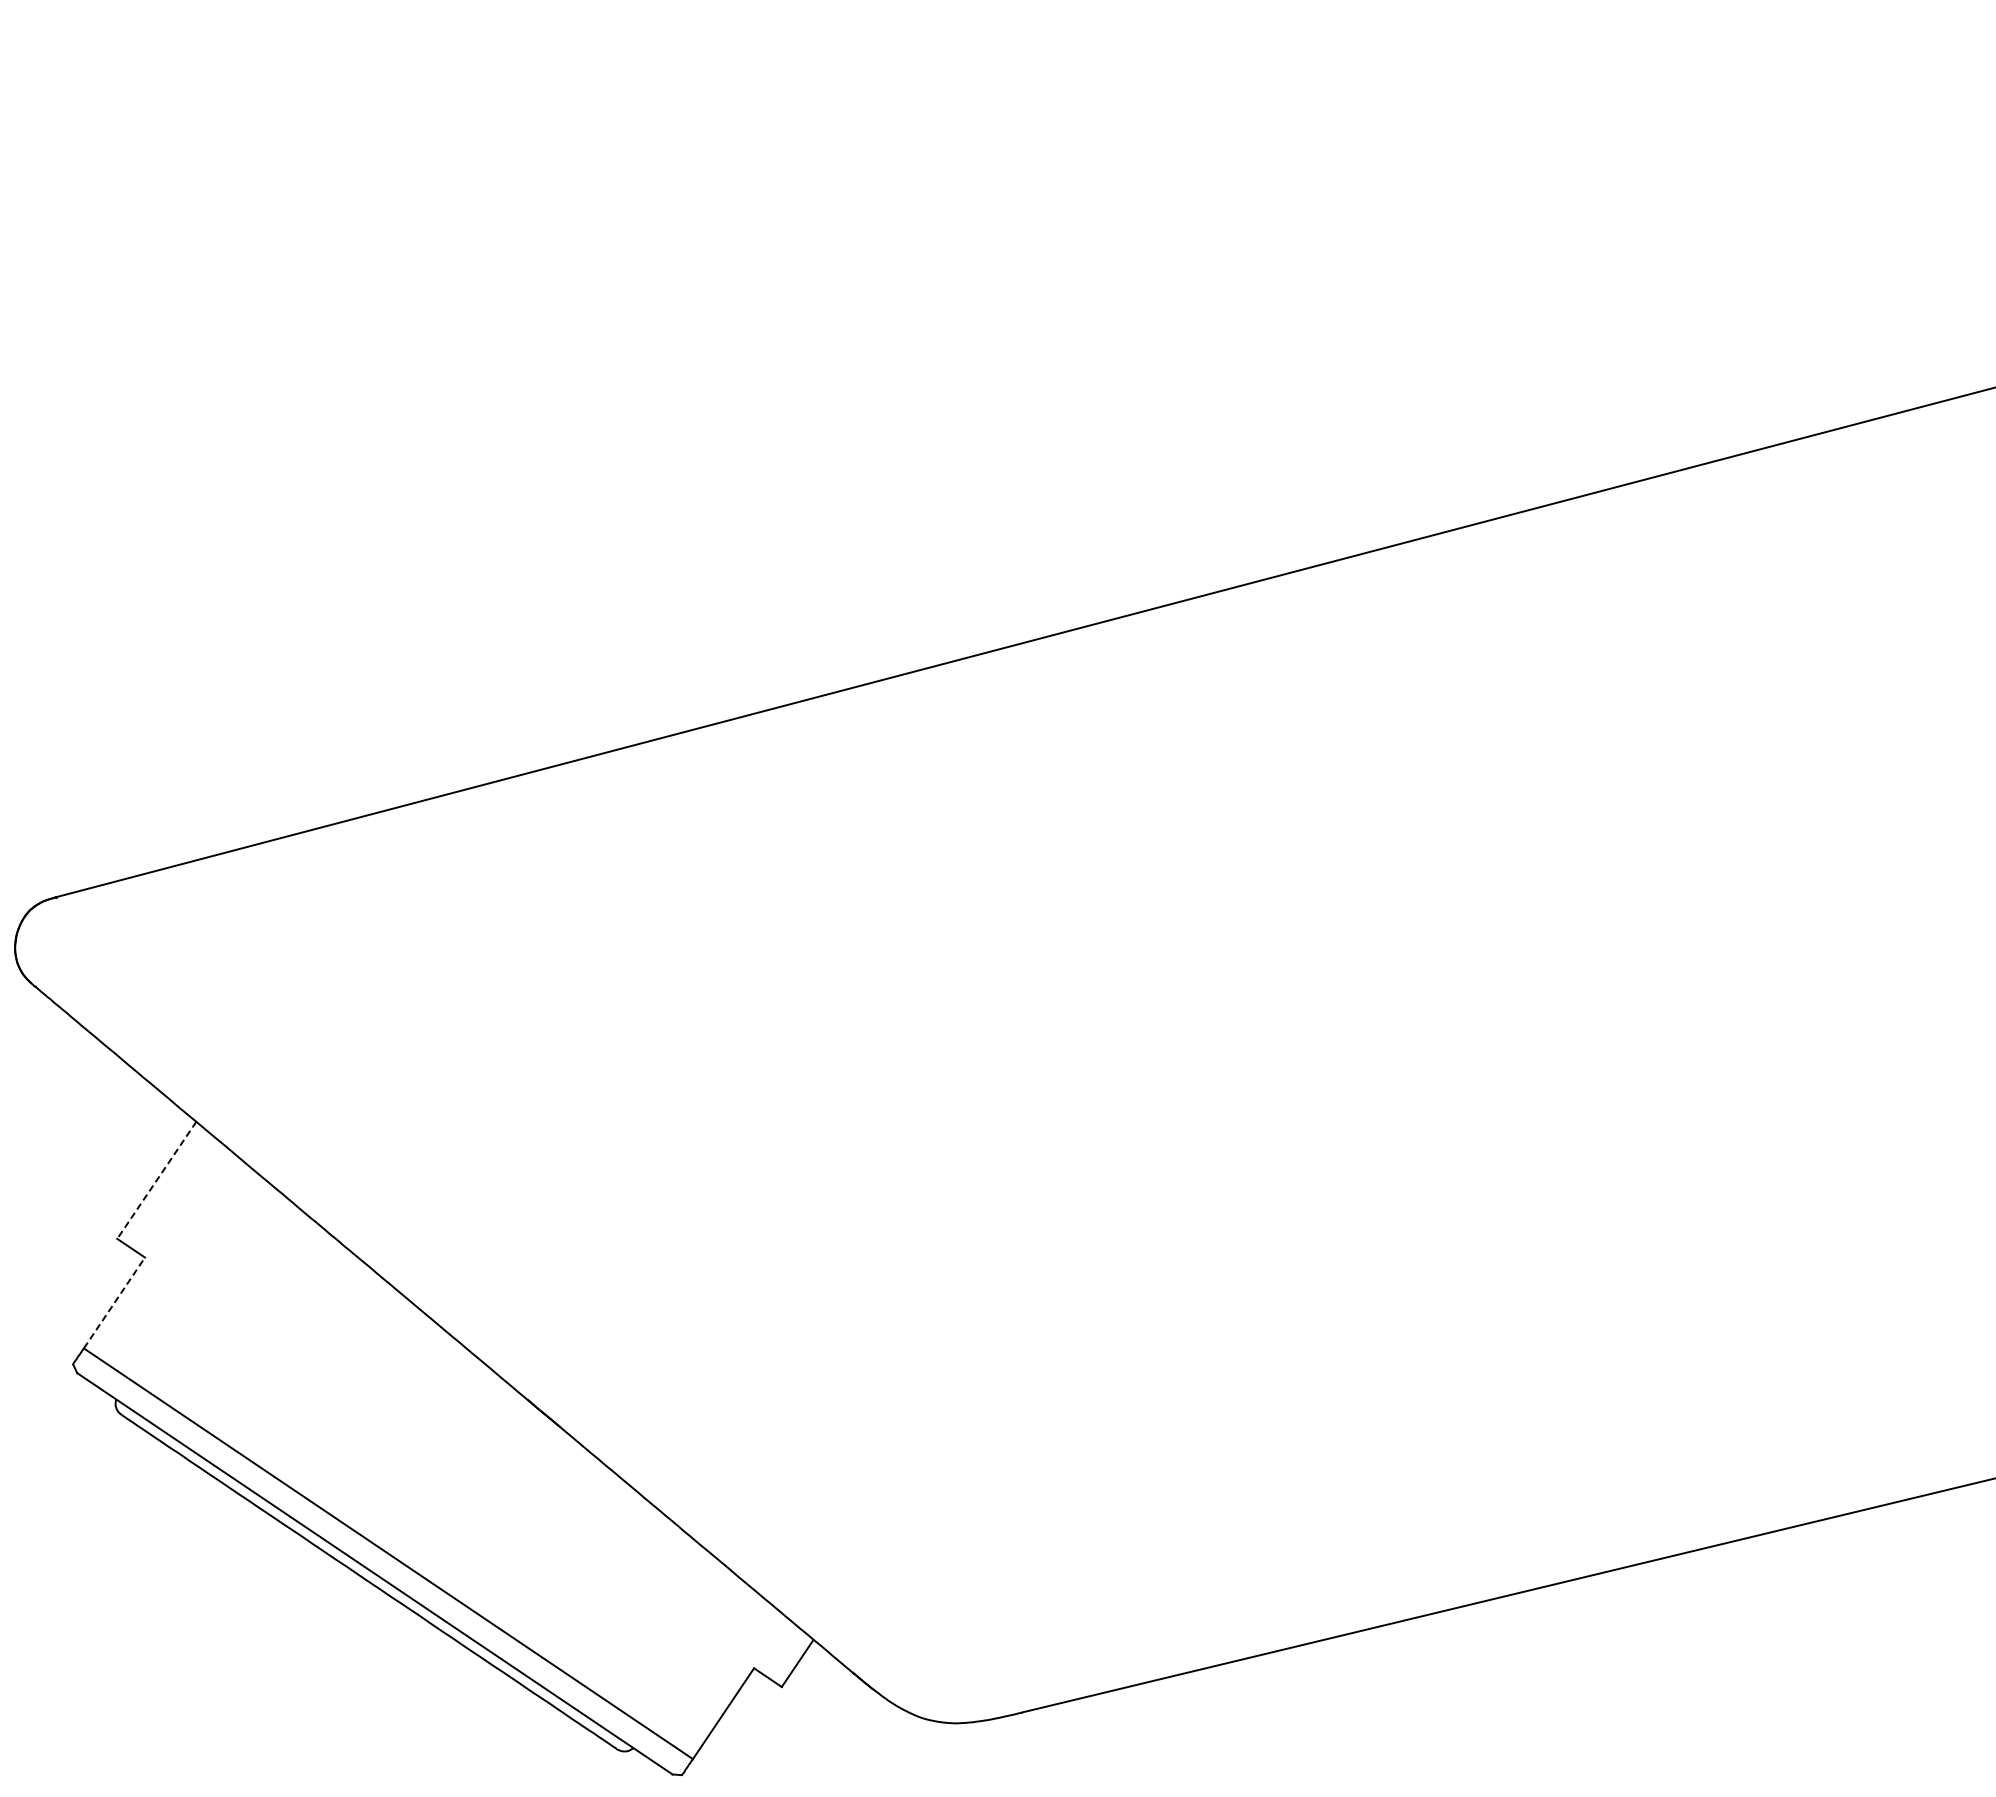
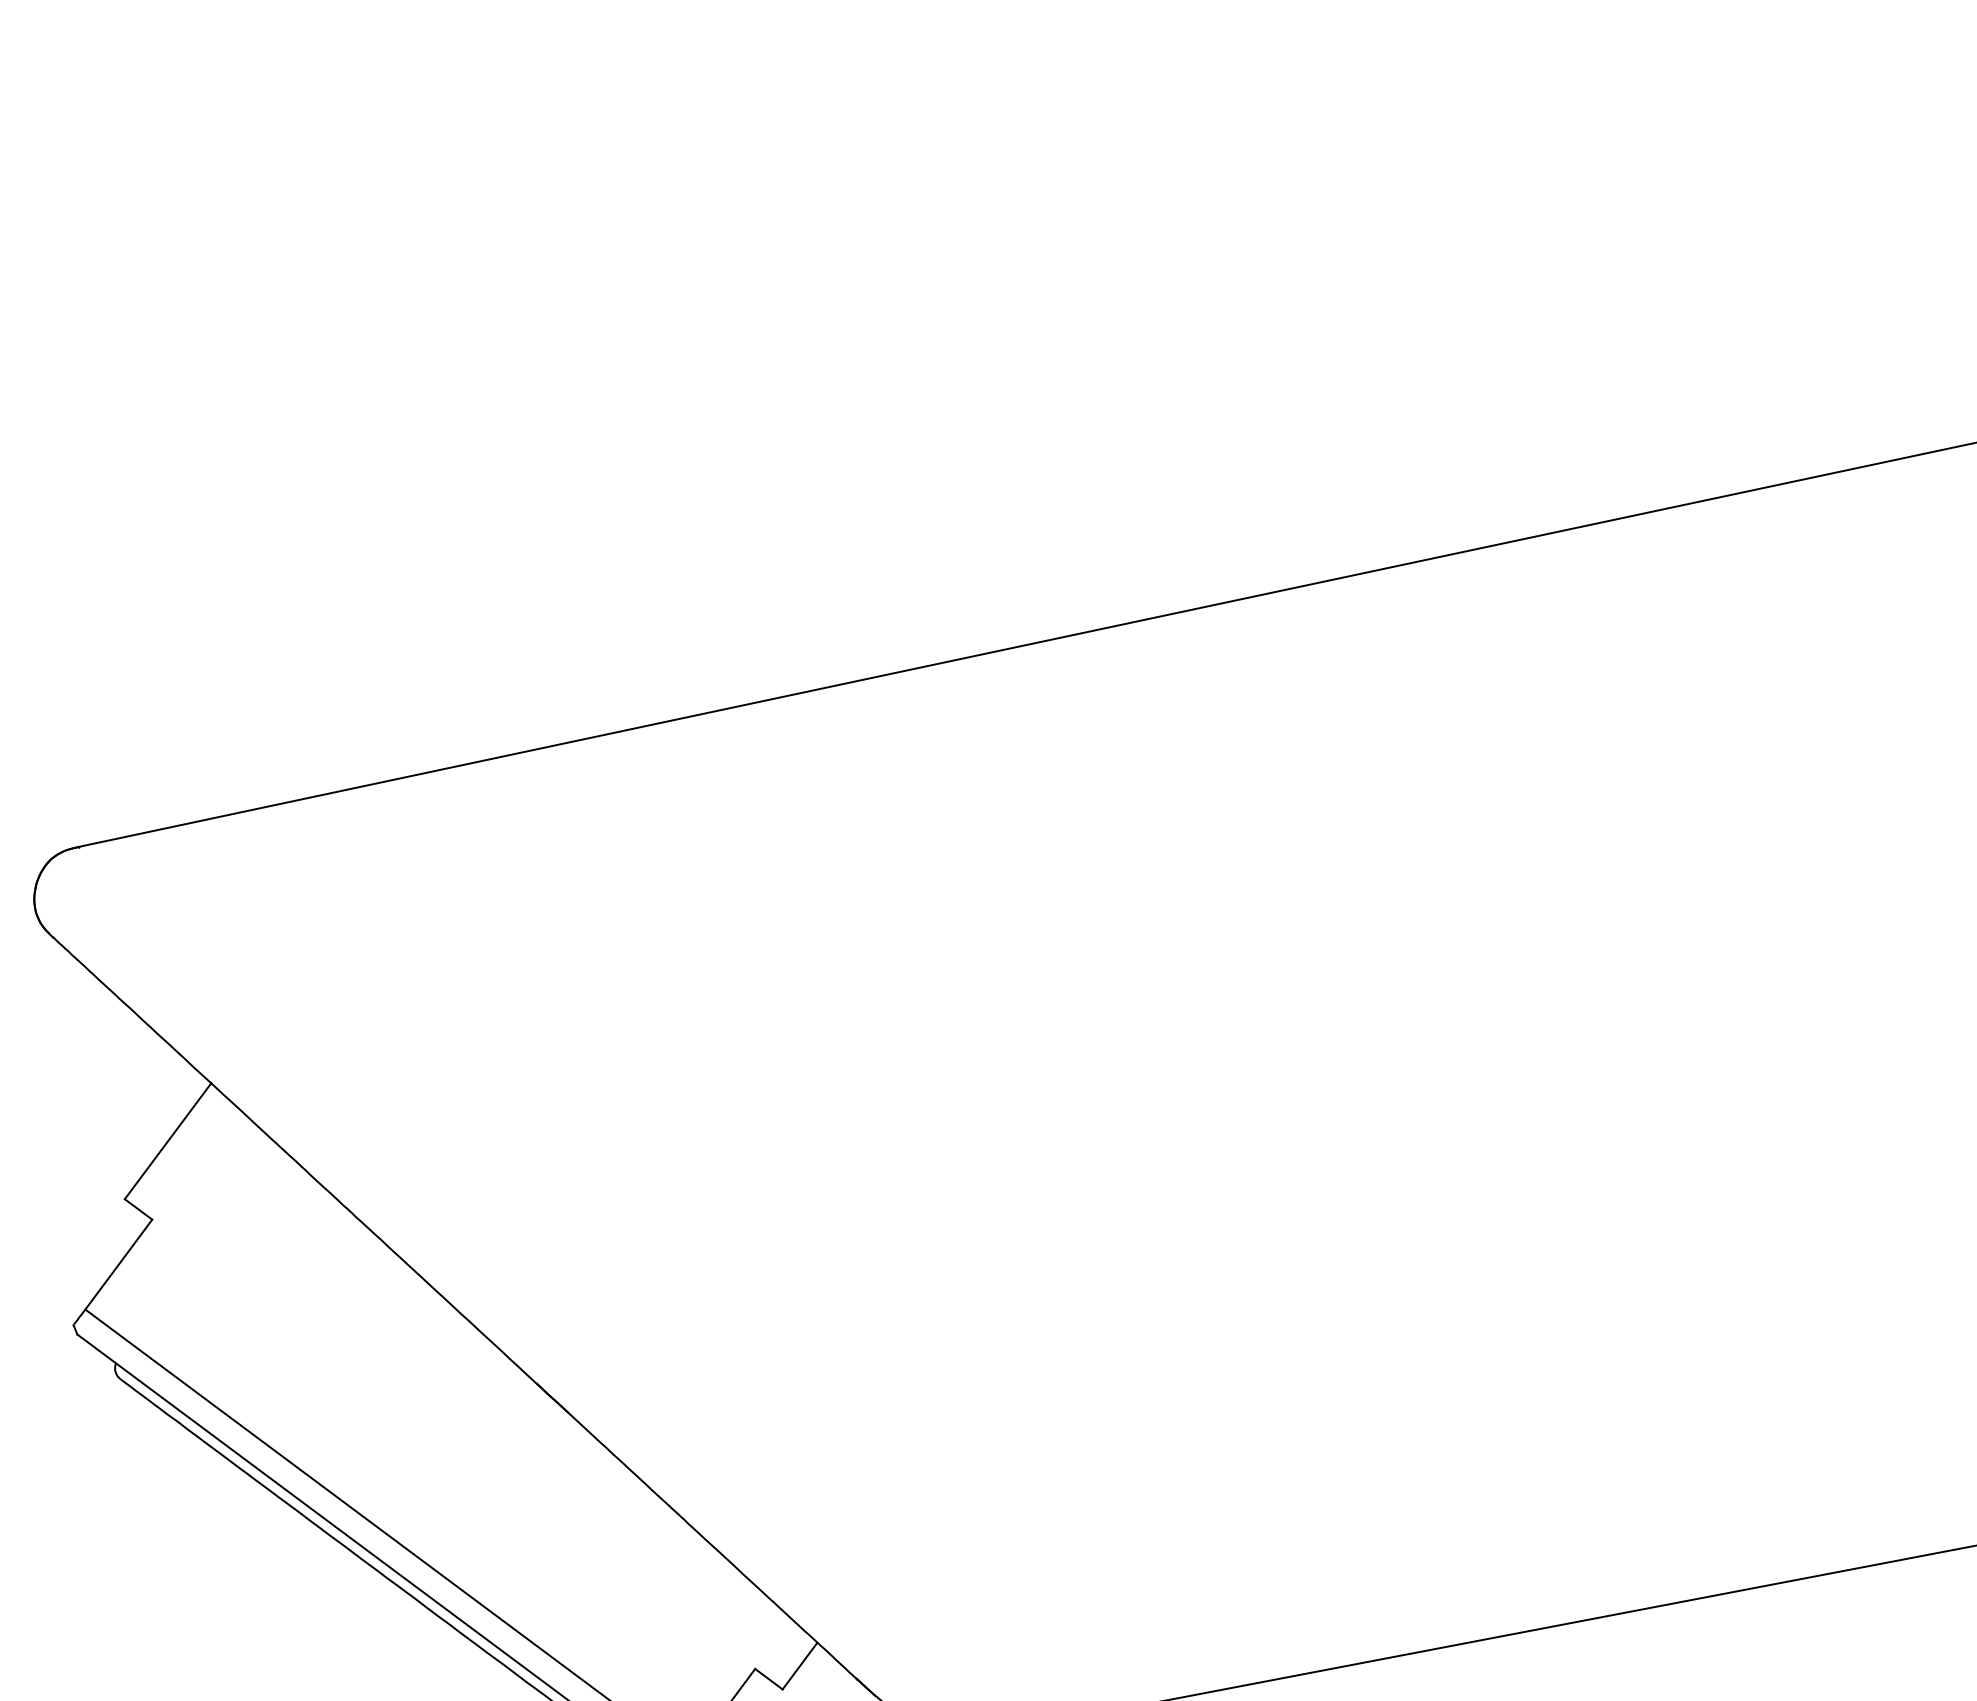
line: (156, 1180) -> (167, 1141), dashed -> solid
line: (114, 1302) -> (118, 1264), dashed -> solid

